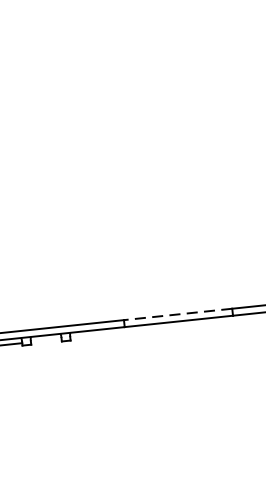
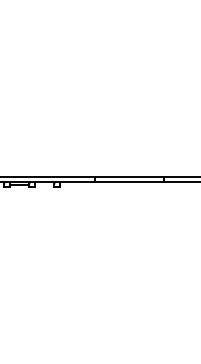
line: (176, 314) -> (128, 177), dashed -> solid

